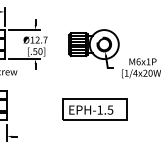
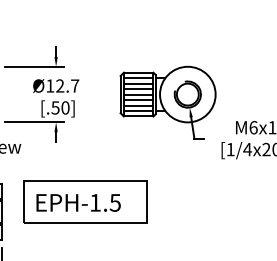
part: (94, 109) -> (84, 201), moved

